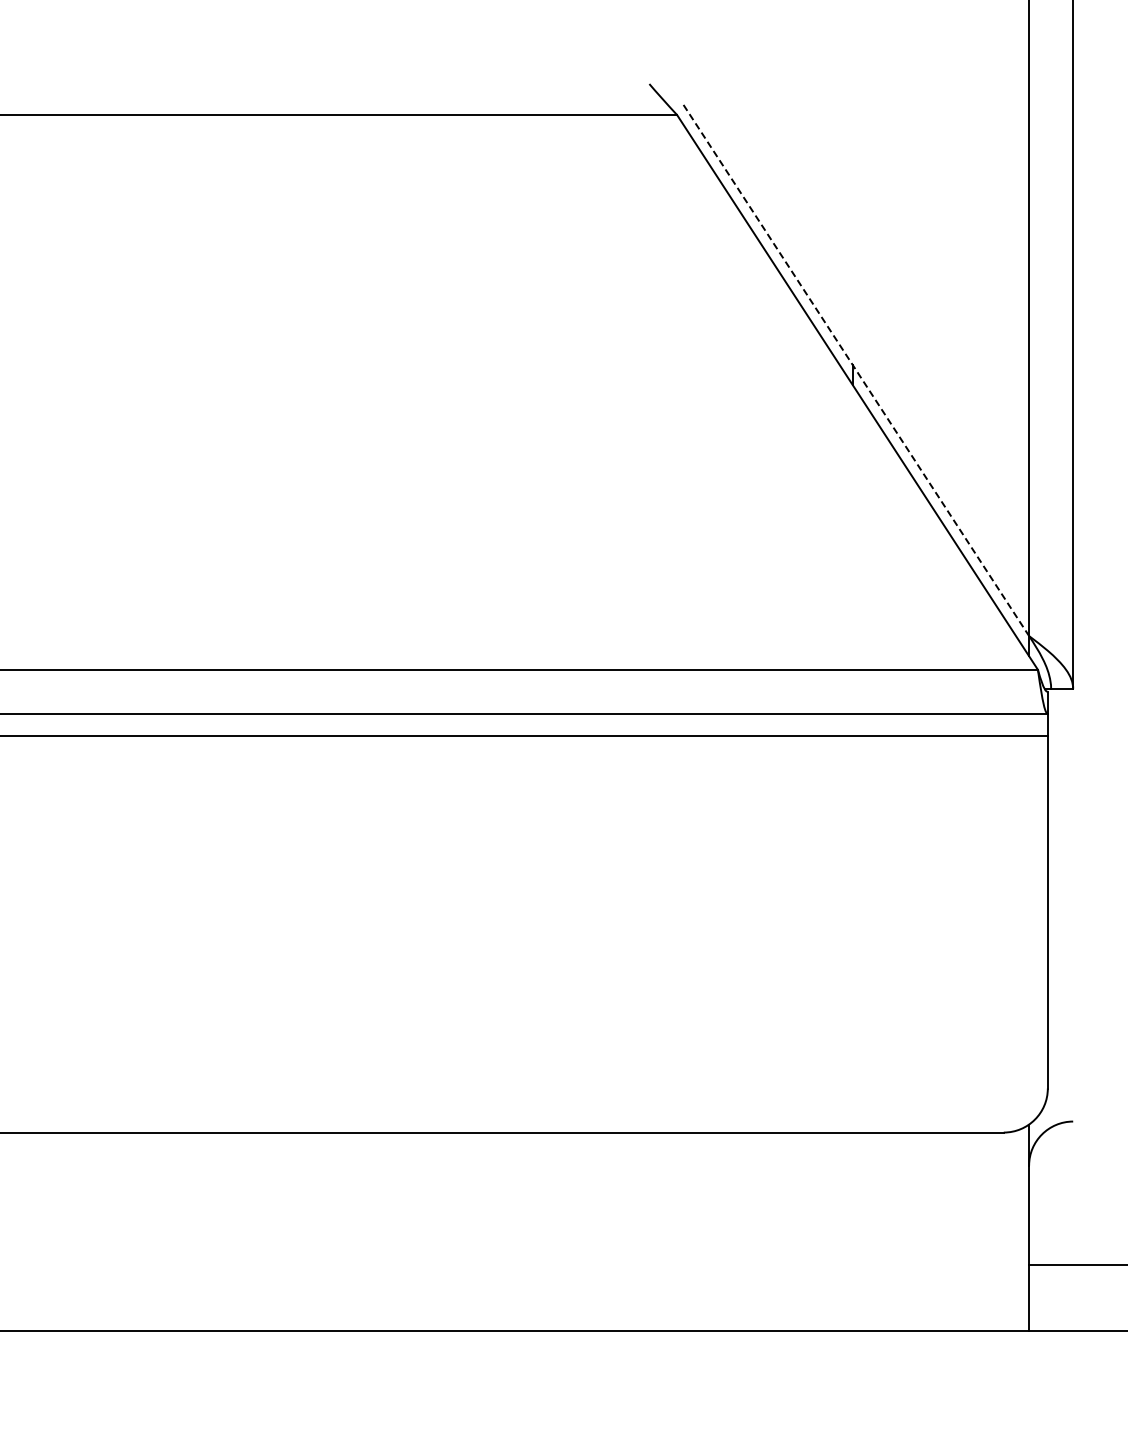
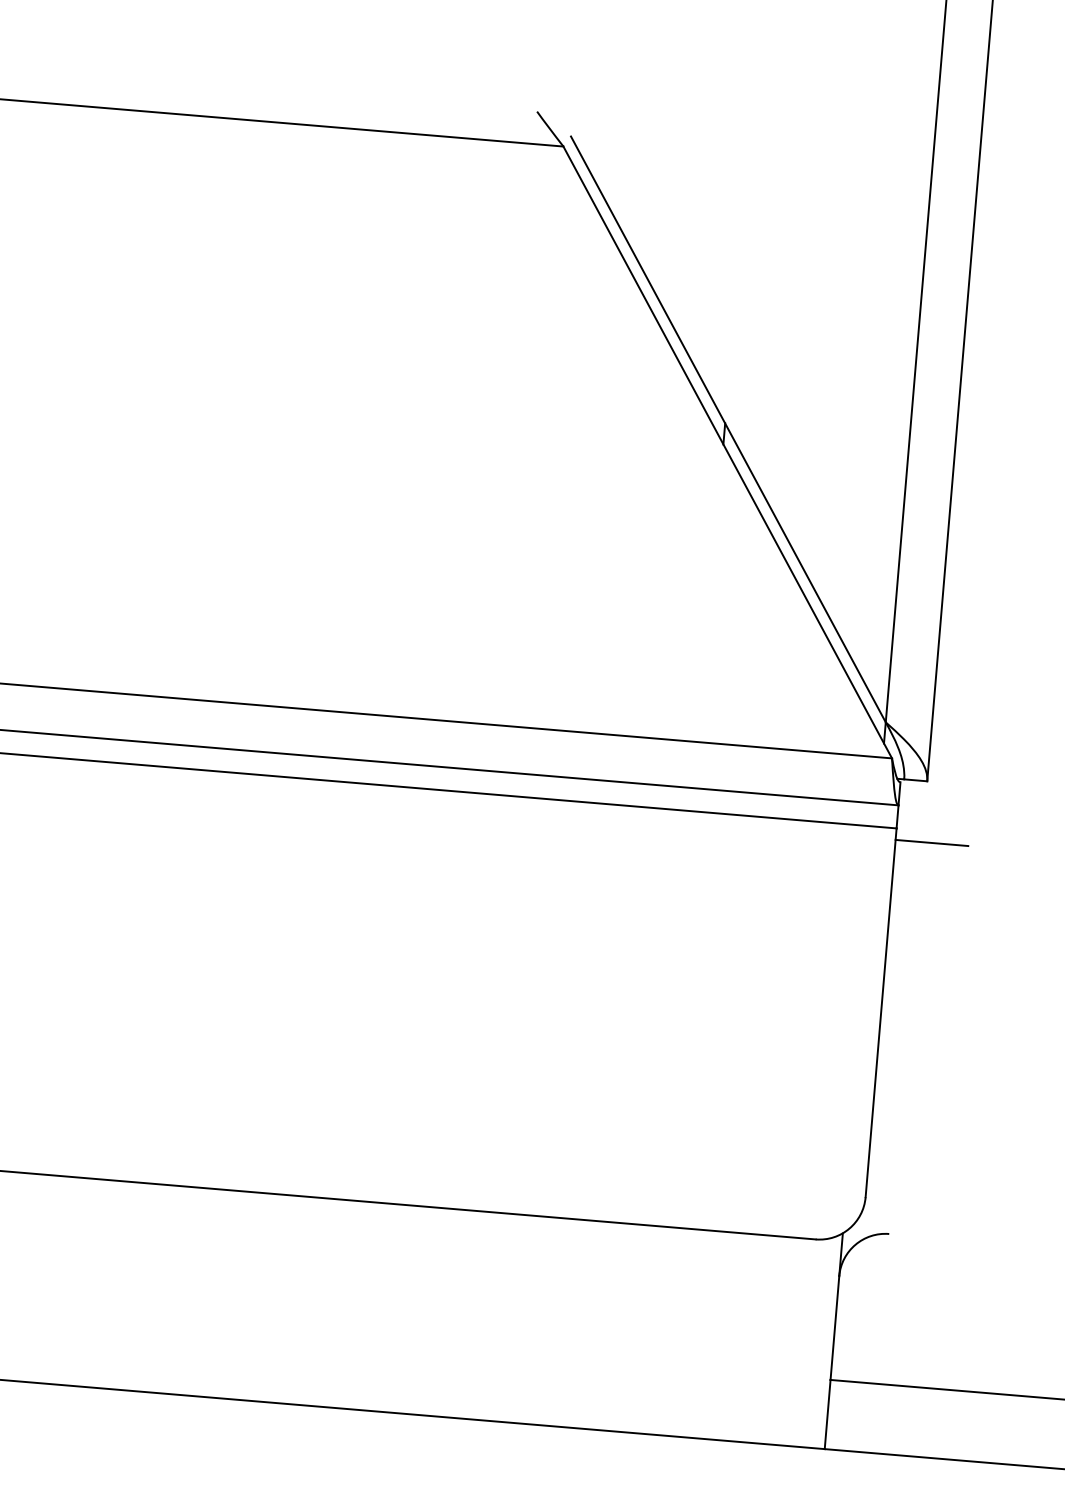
line: (856, 370) -> (728, 429), dashed -> solid
line: (1082, 746) -> (931, 842), added

